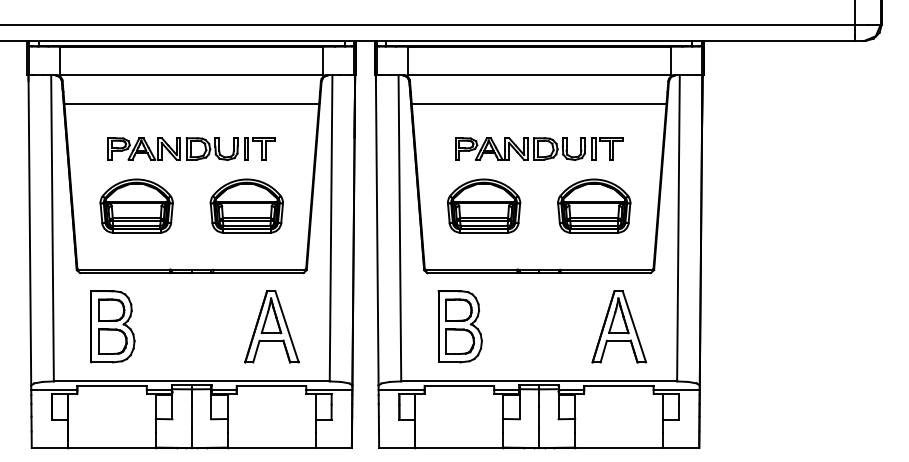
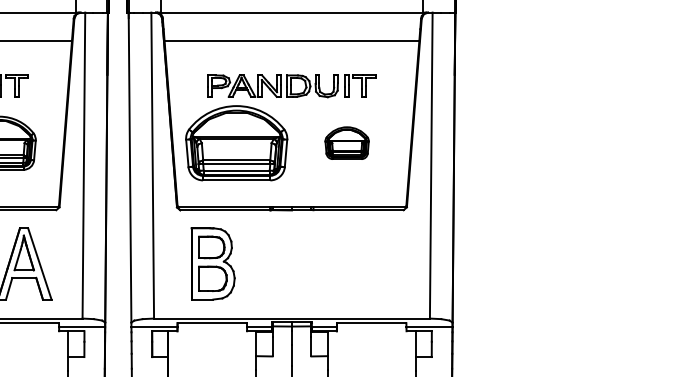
part: (484, 205) -> (237, 142), size x1.4
part: (594, 205) -> (347, 142), size x0.6
part: (619, 326) -> (372, 263), removed

